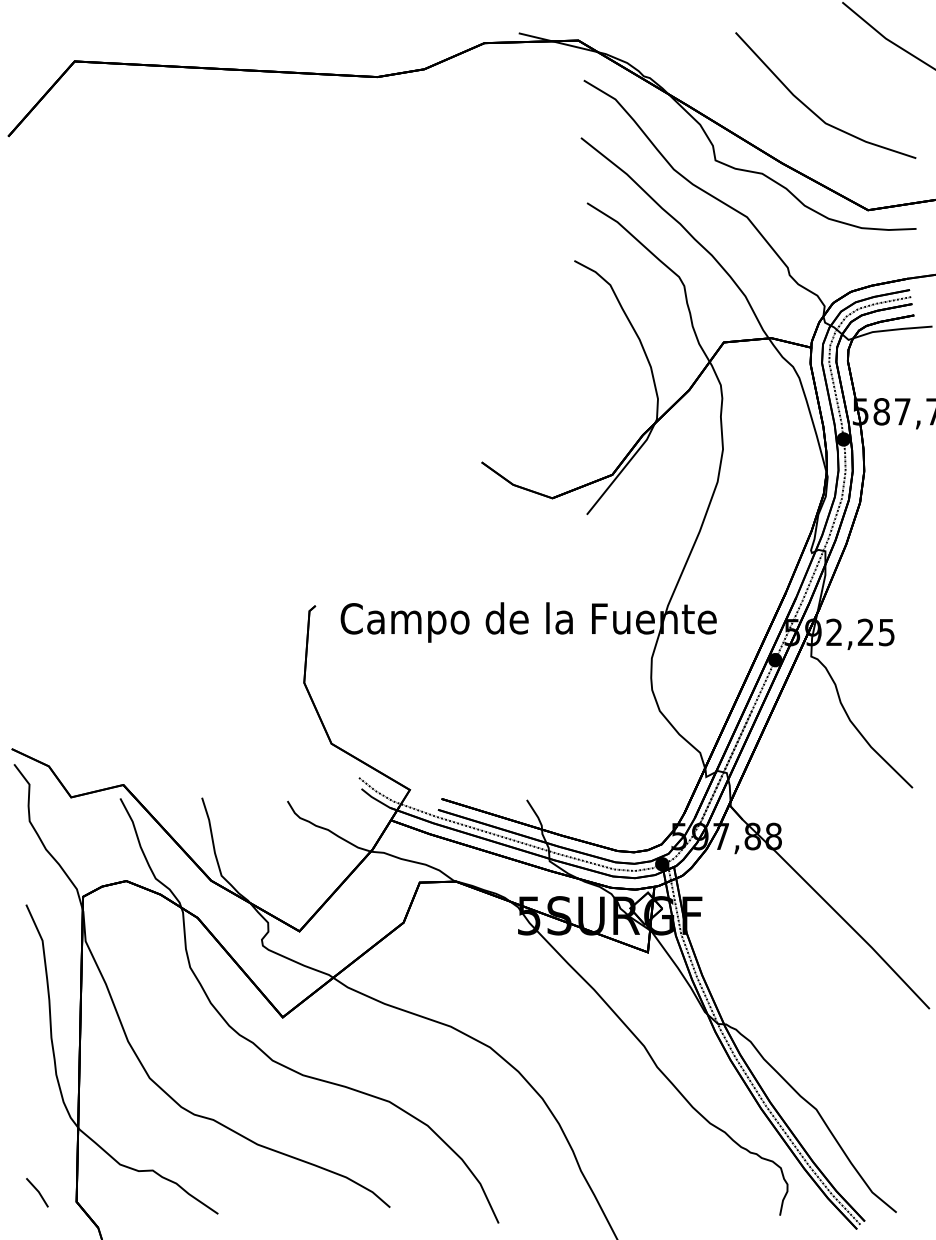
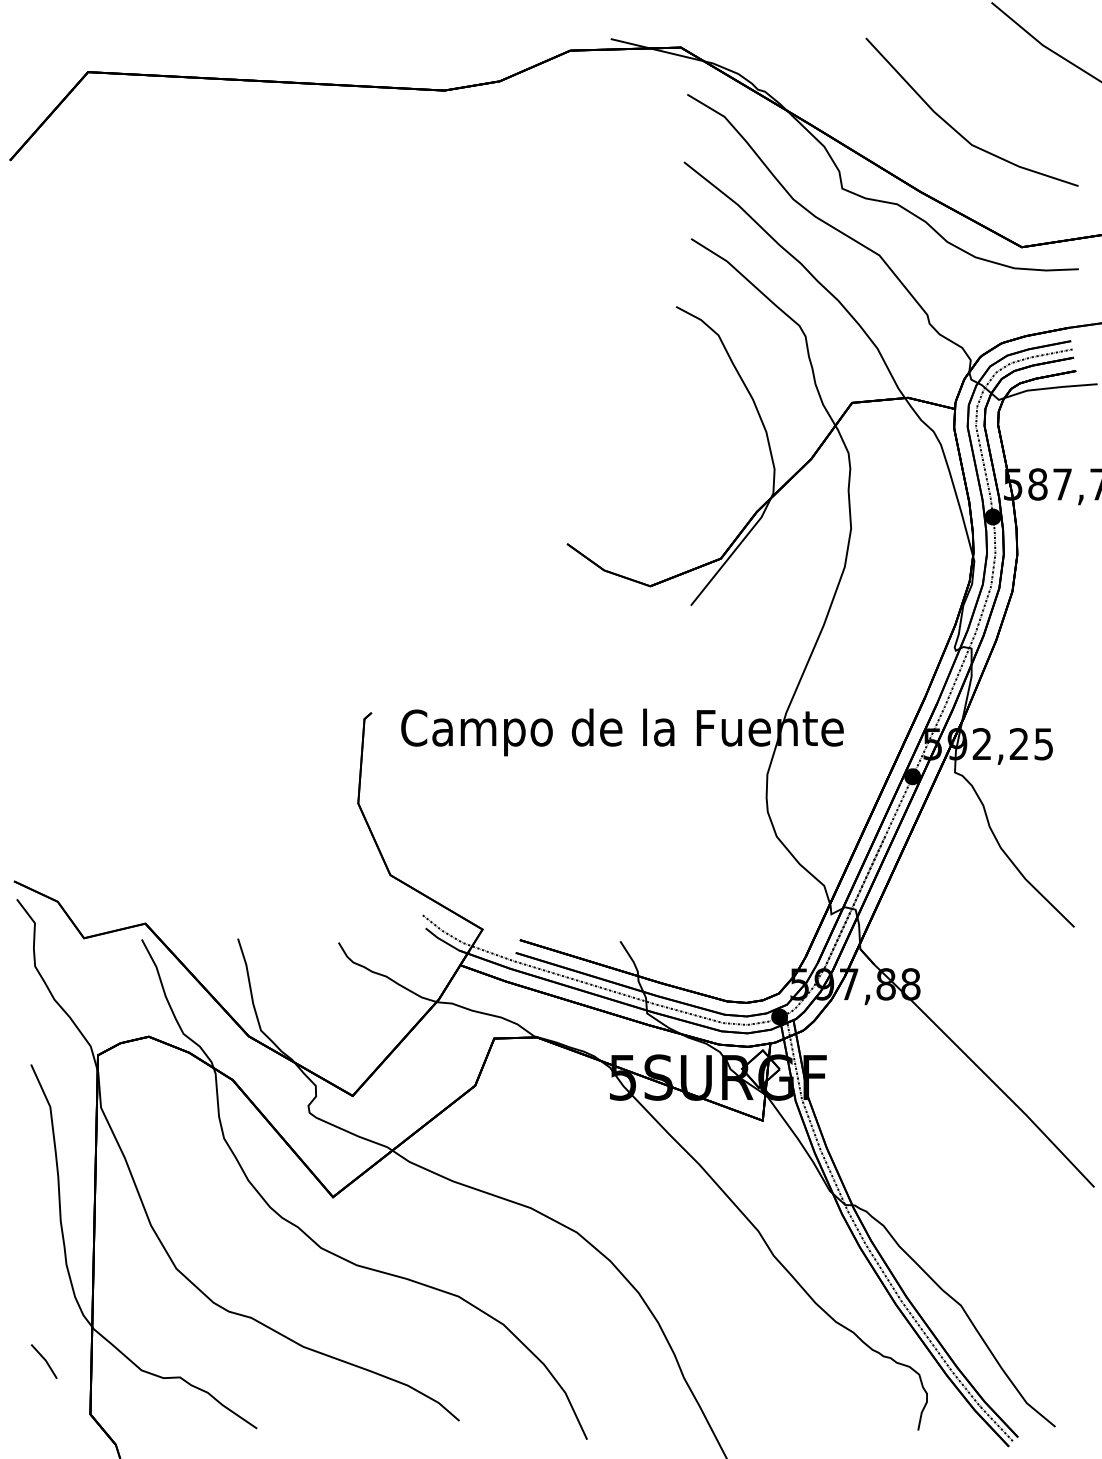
part: (36, 1192) -> (43, 1361), moved

